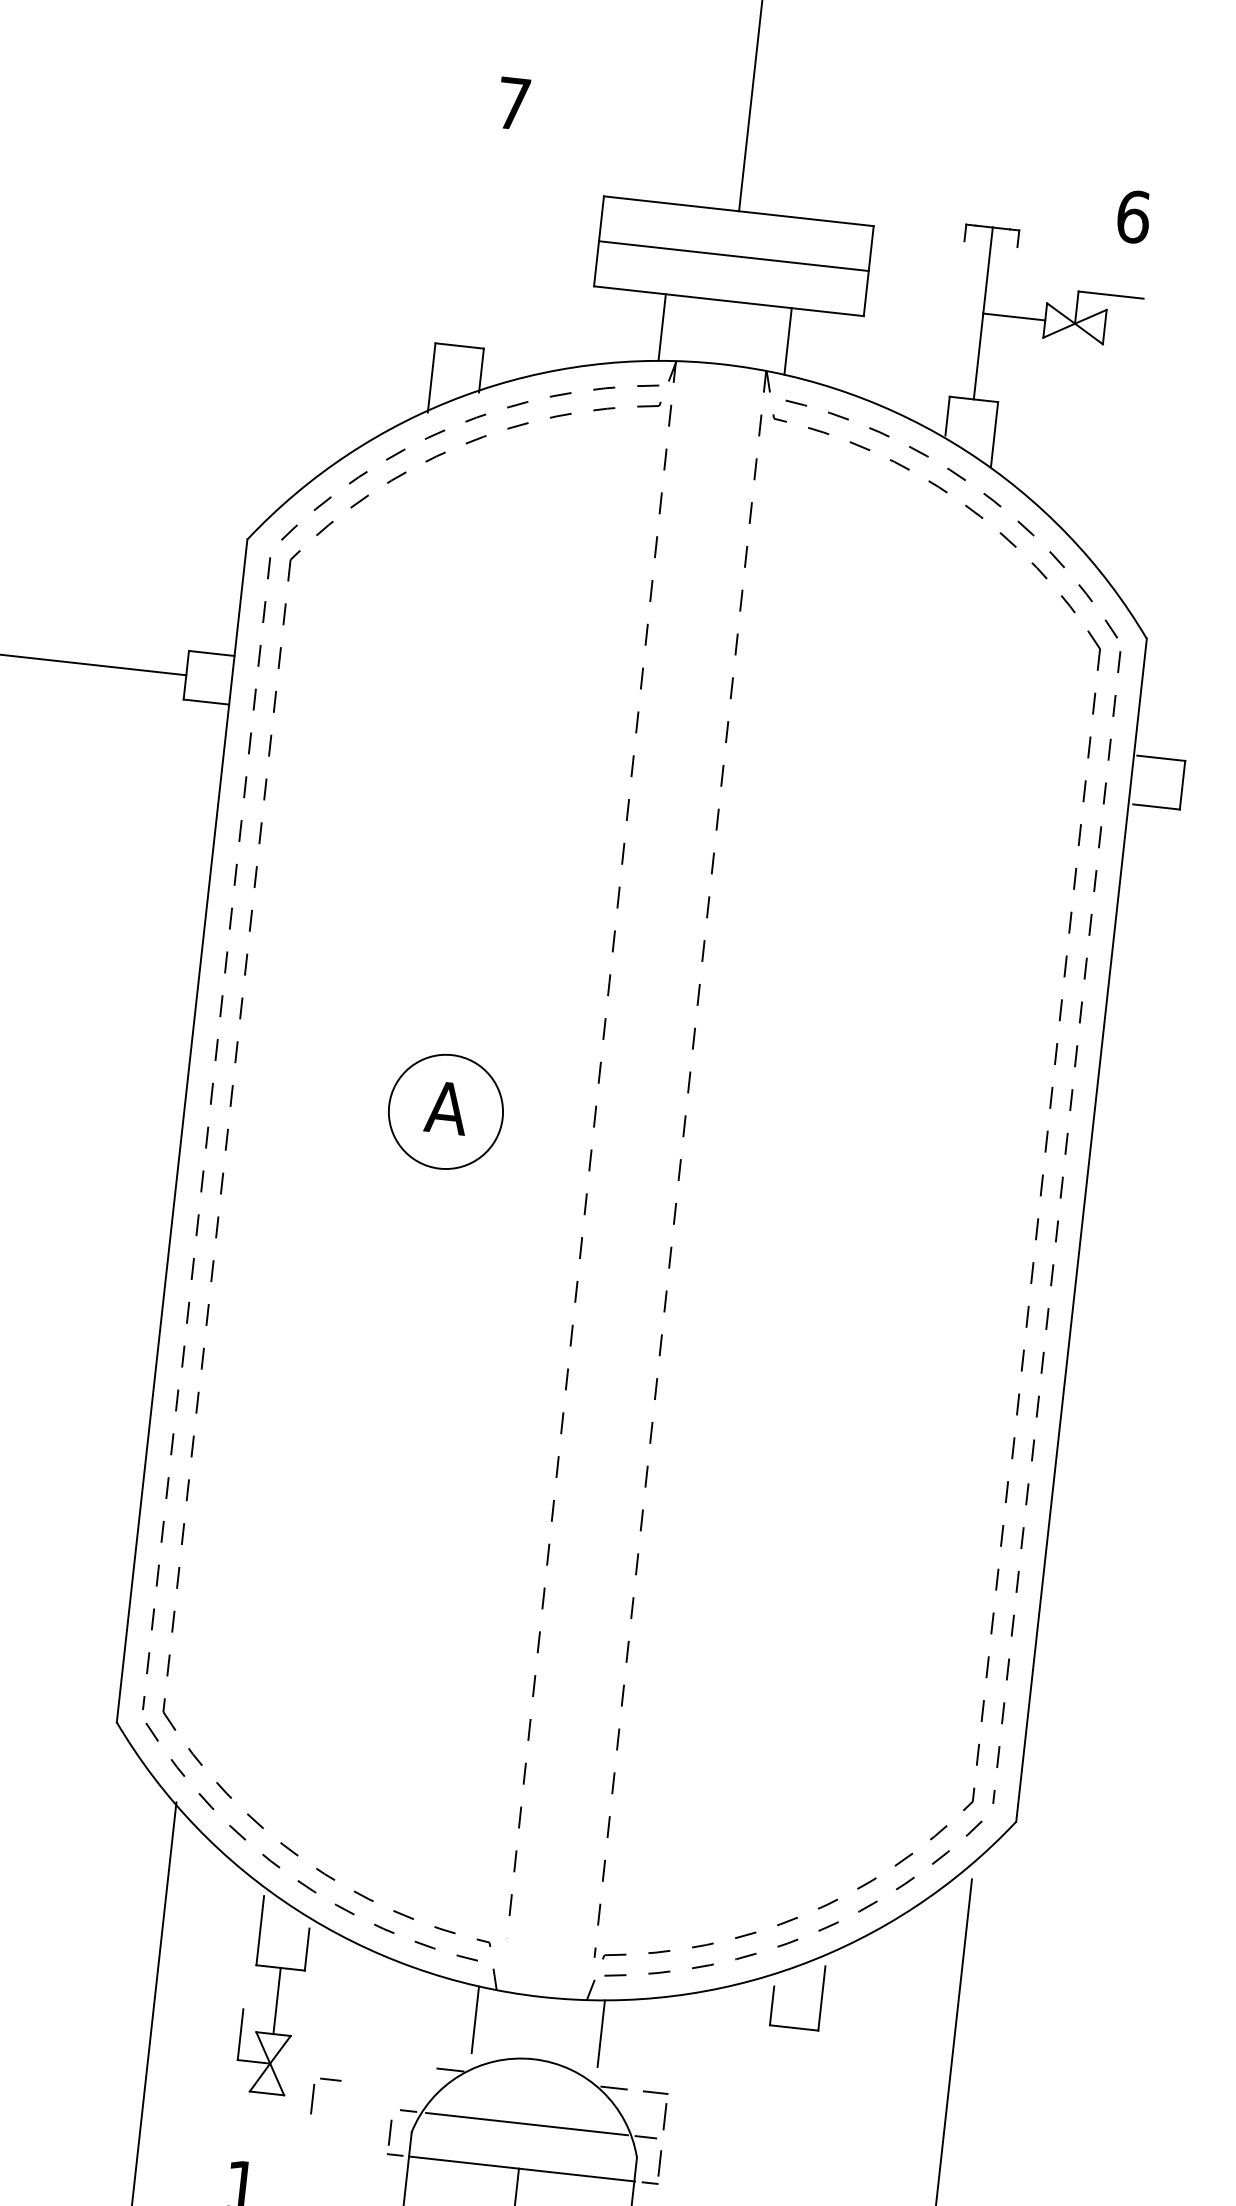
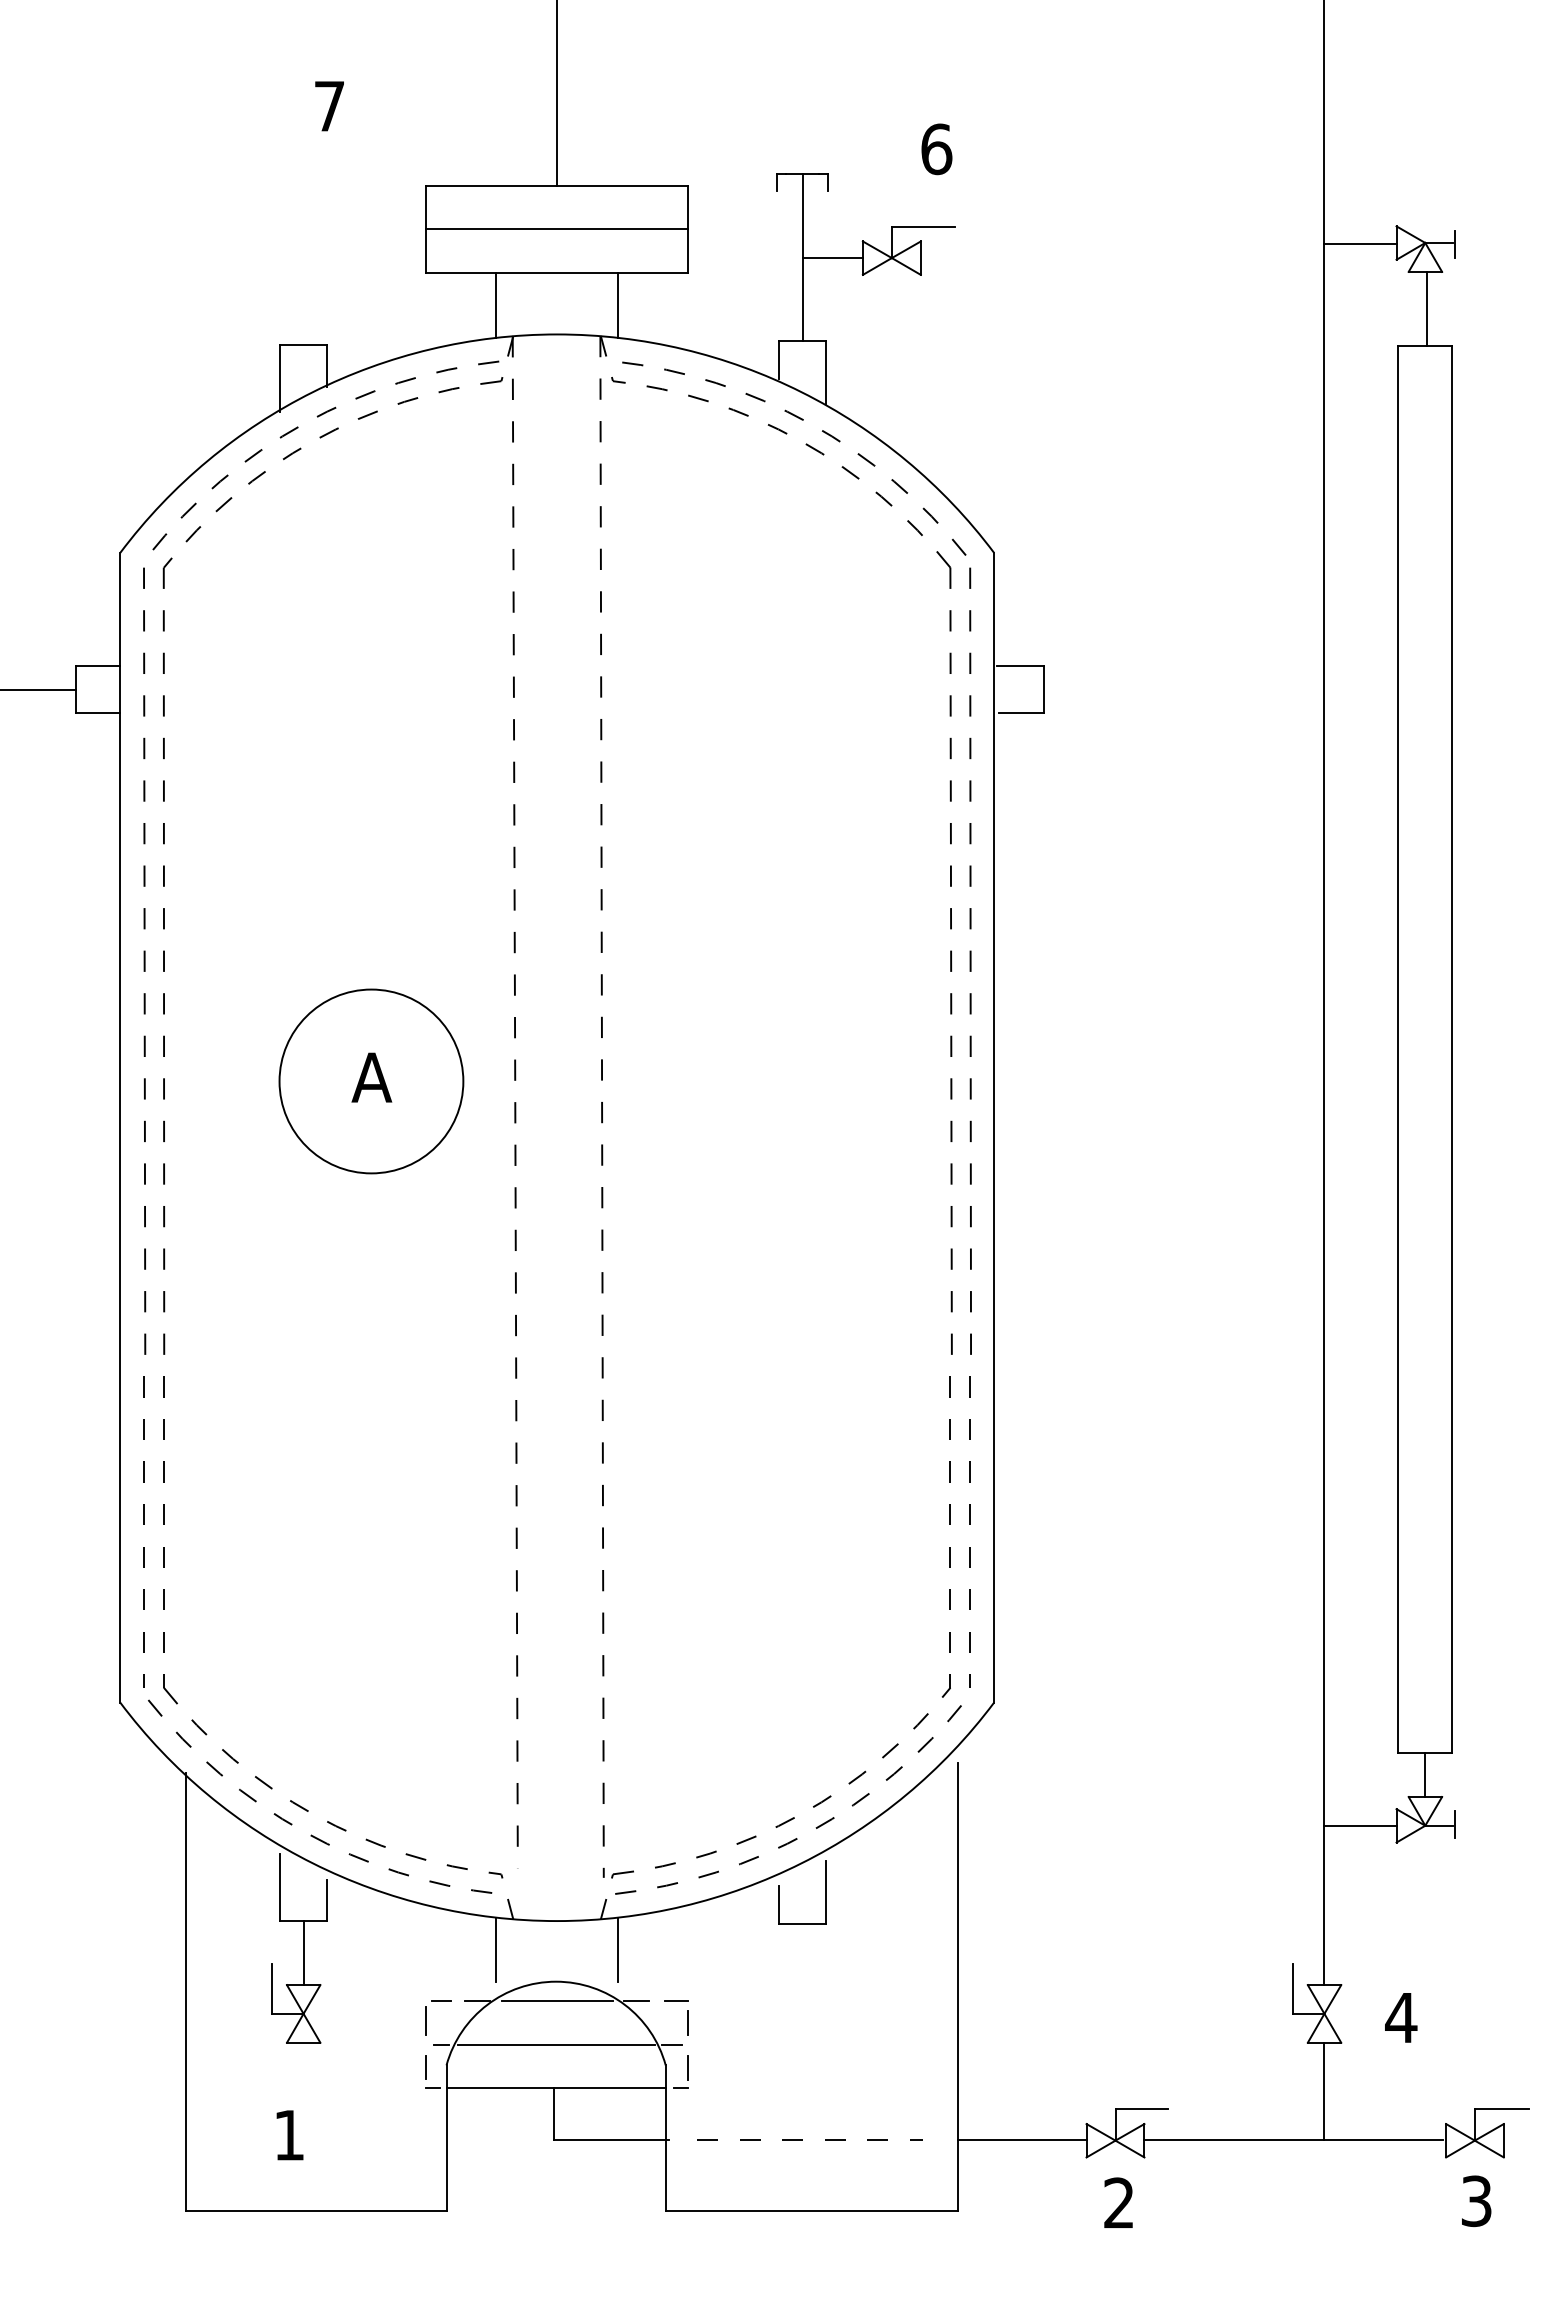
circle: (445, 1111) -> (371, 1081), size x1.67
line: (531, 2078) -> (556, 2000), added
part: (313, 2095) -> (426, 2017), moved

